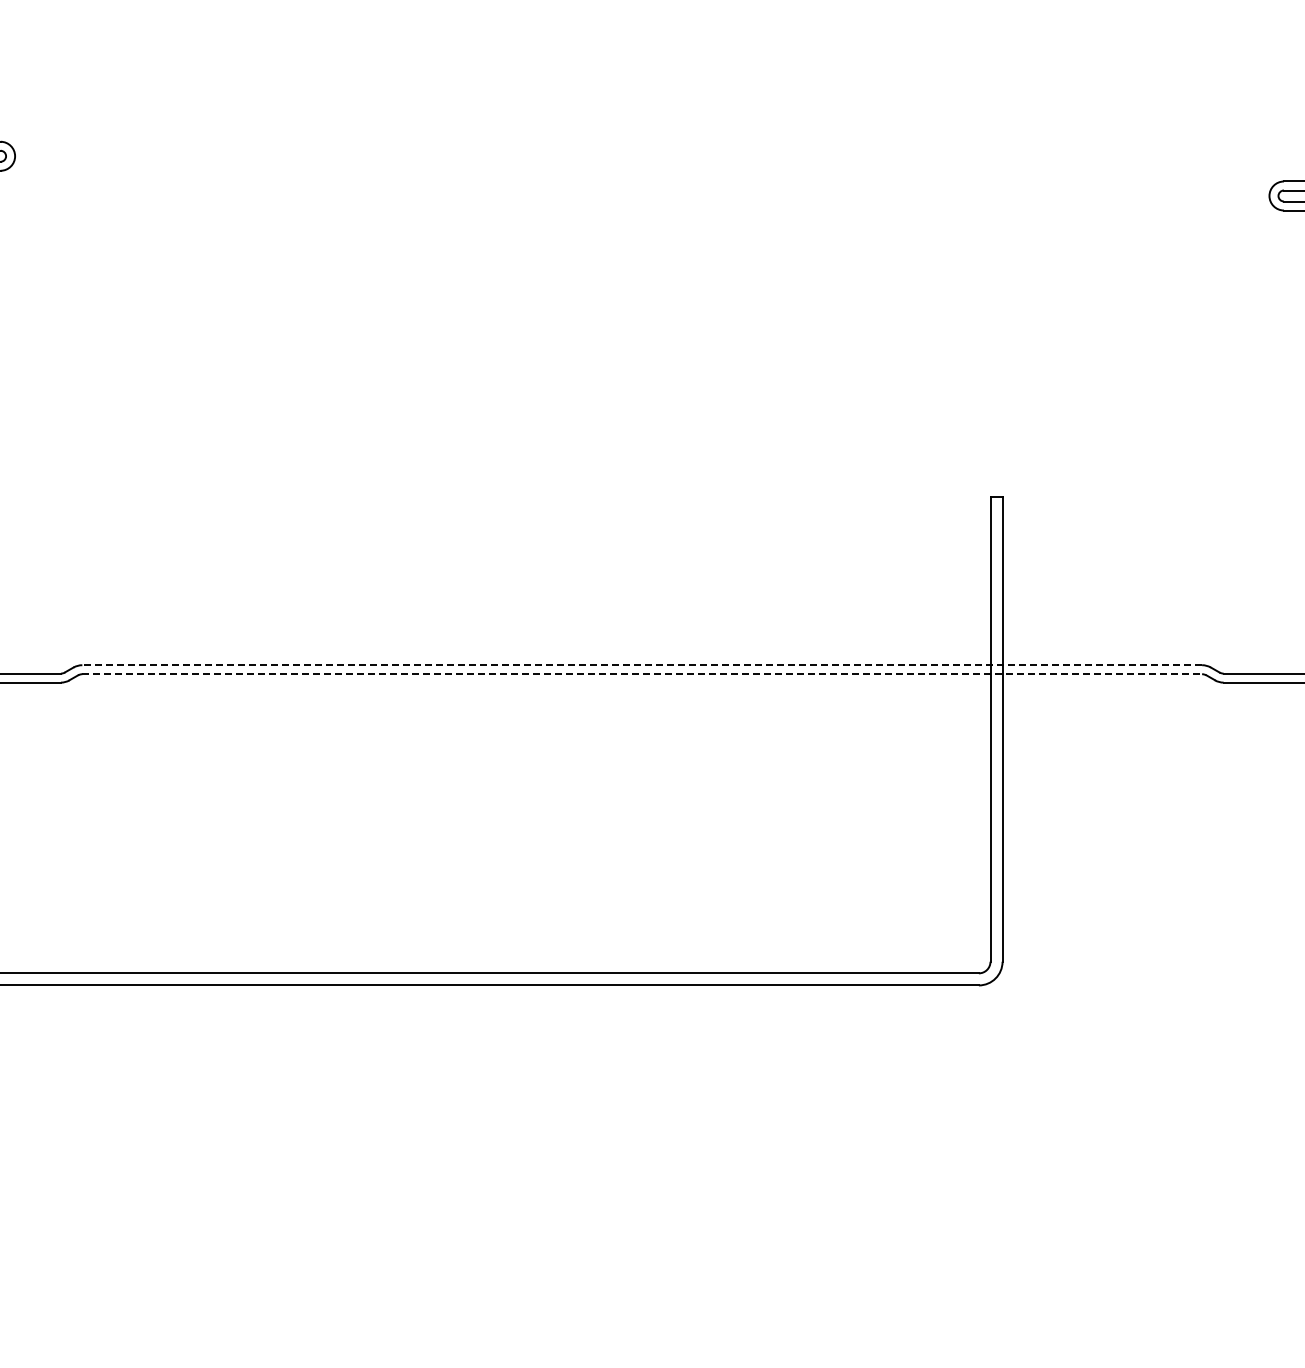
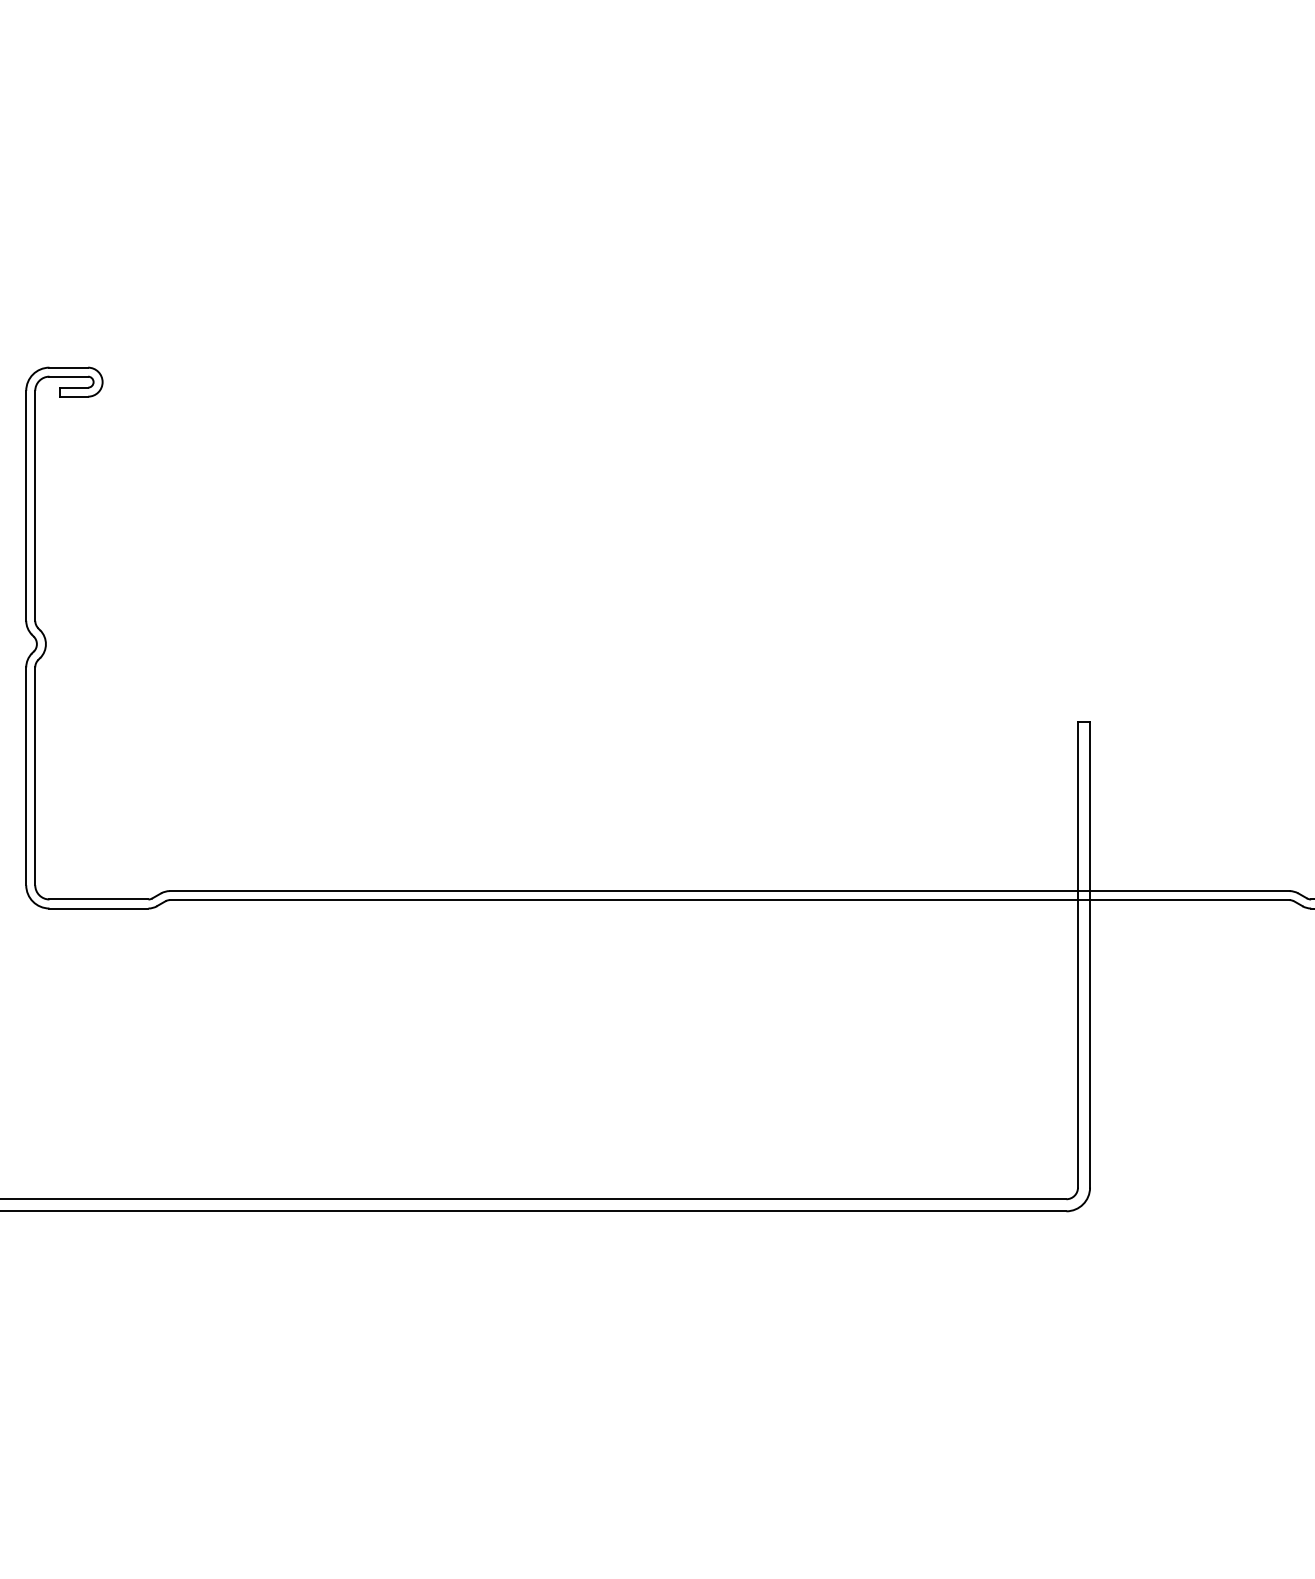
line: (641, 665) -> (729, 891), dashed -> solid
line: (641, 674) -> (729, 900), dashed -> solid

